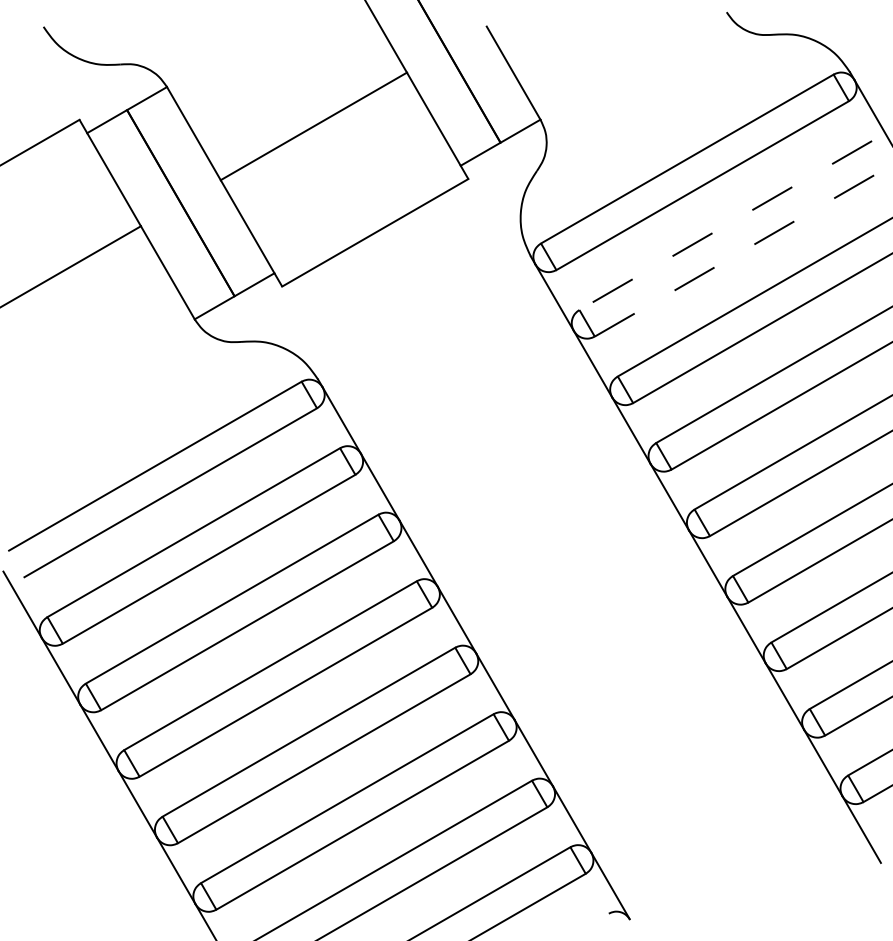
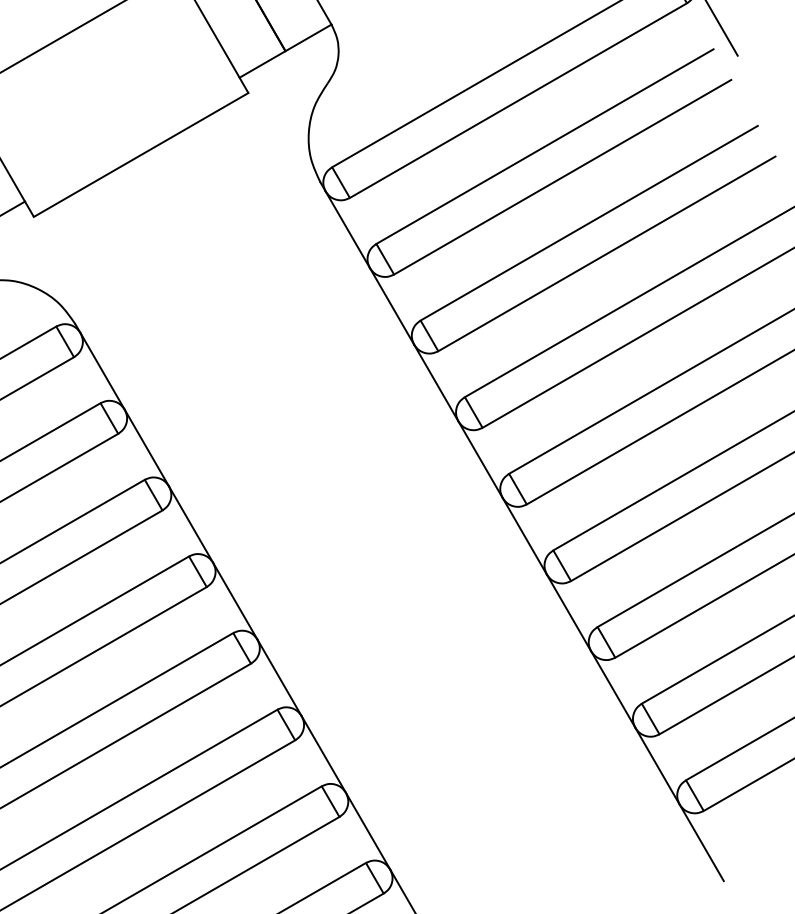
line: (725, 225) -> (544, 146), dashed -> solid
line: (741, 252) -> (563, 177), dashed -> solid

